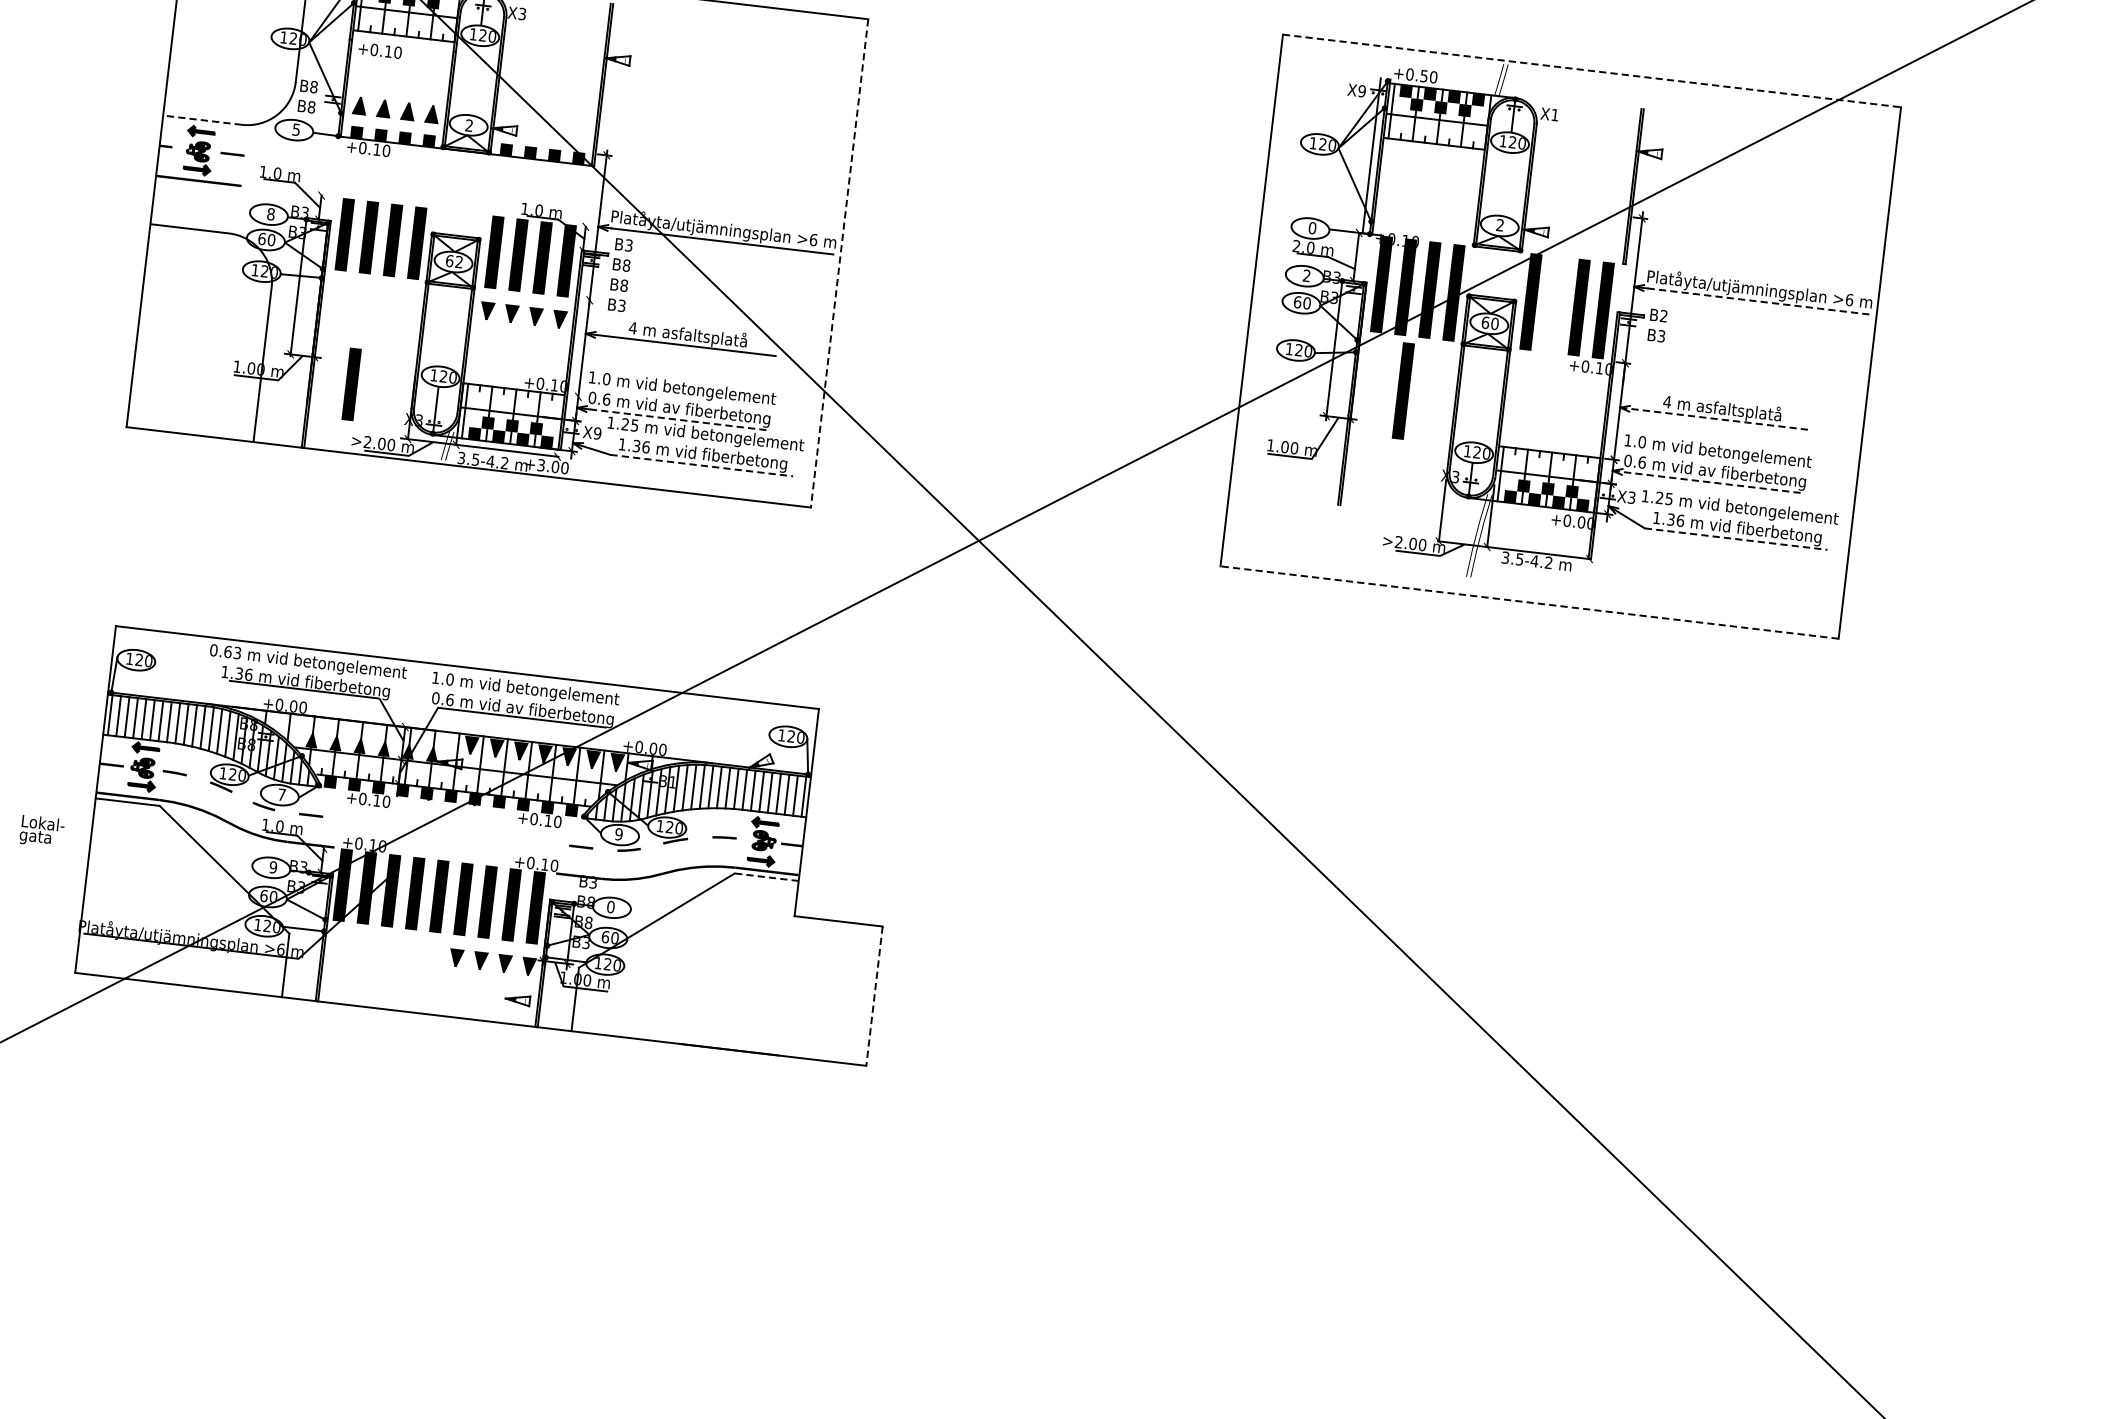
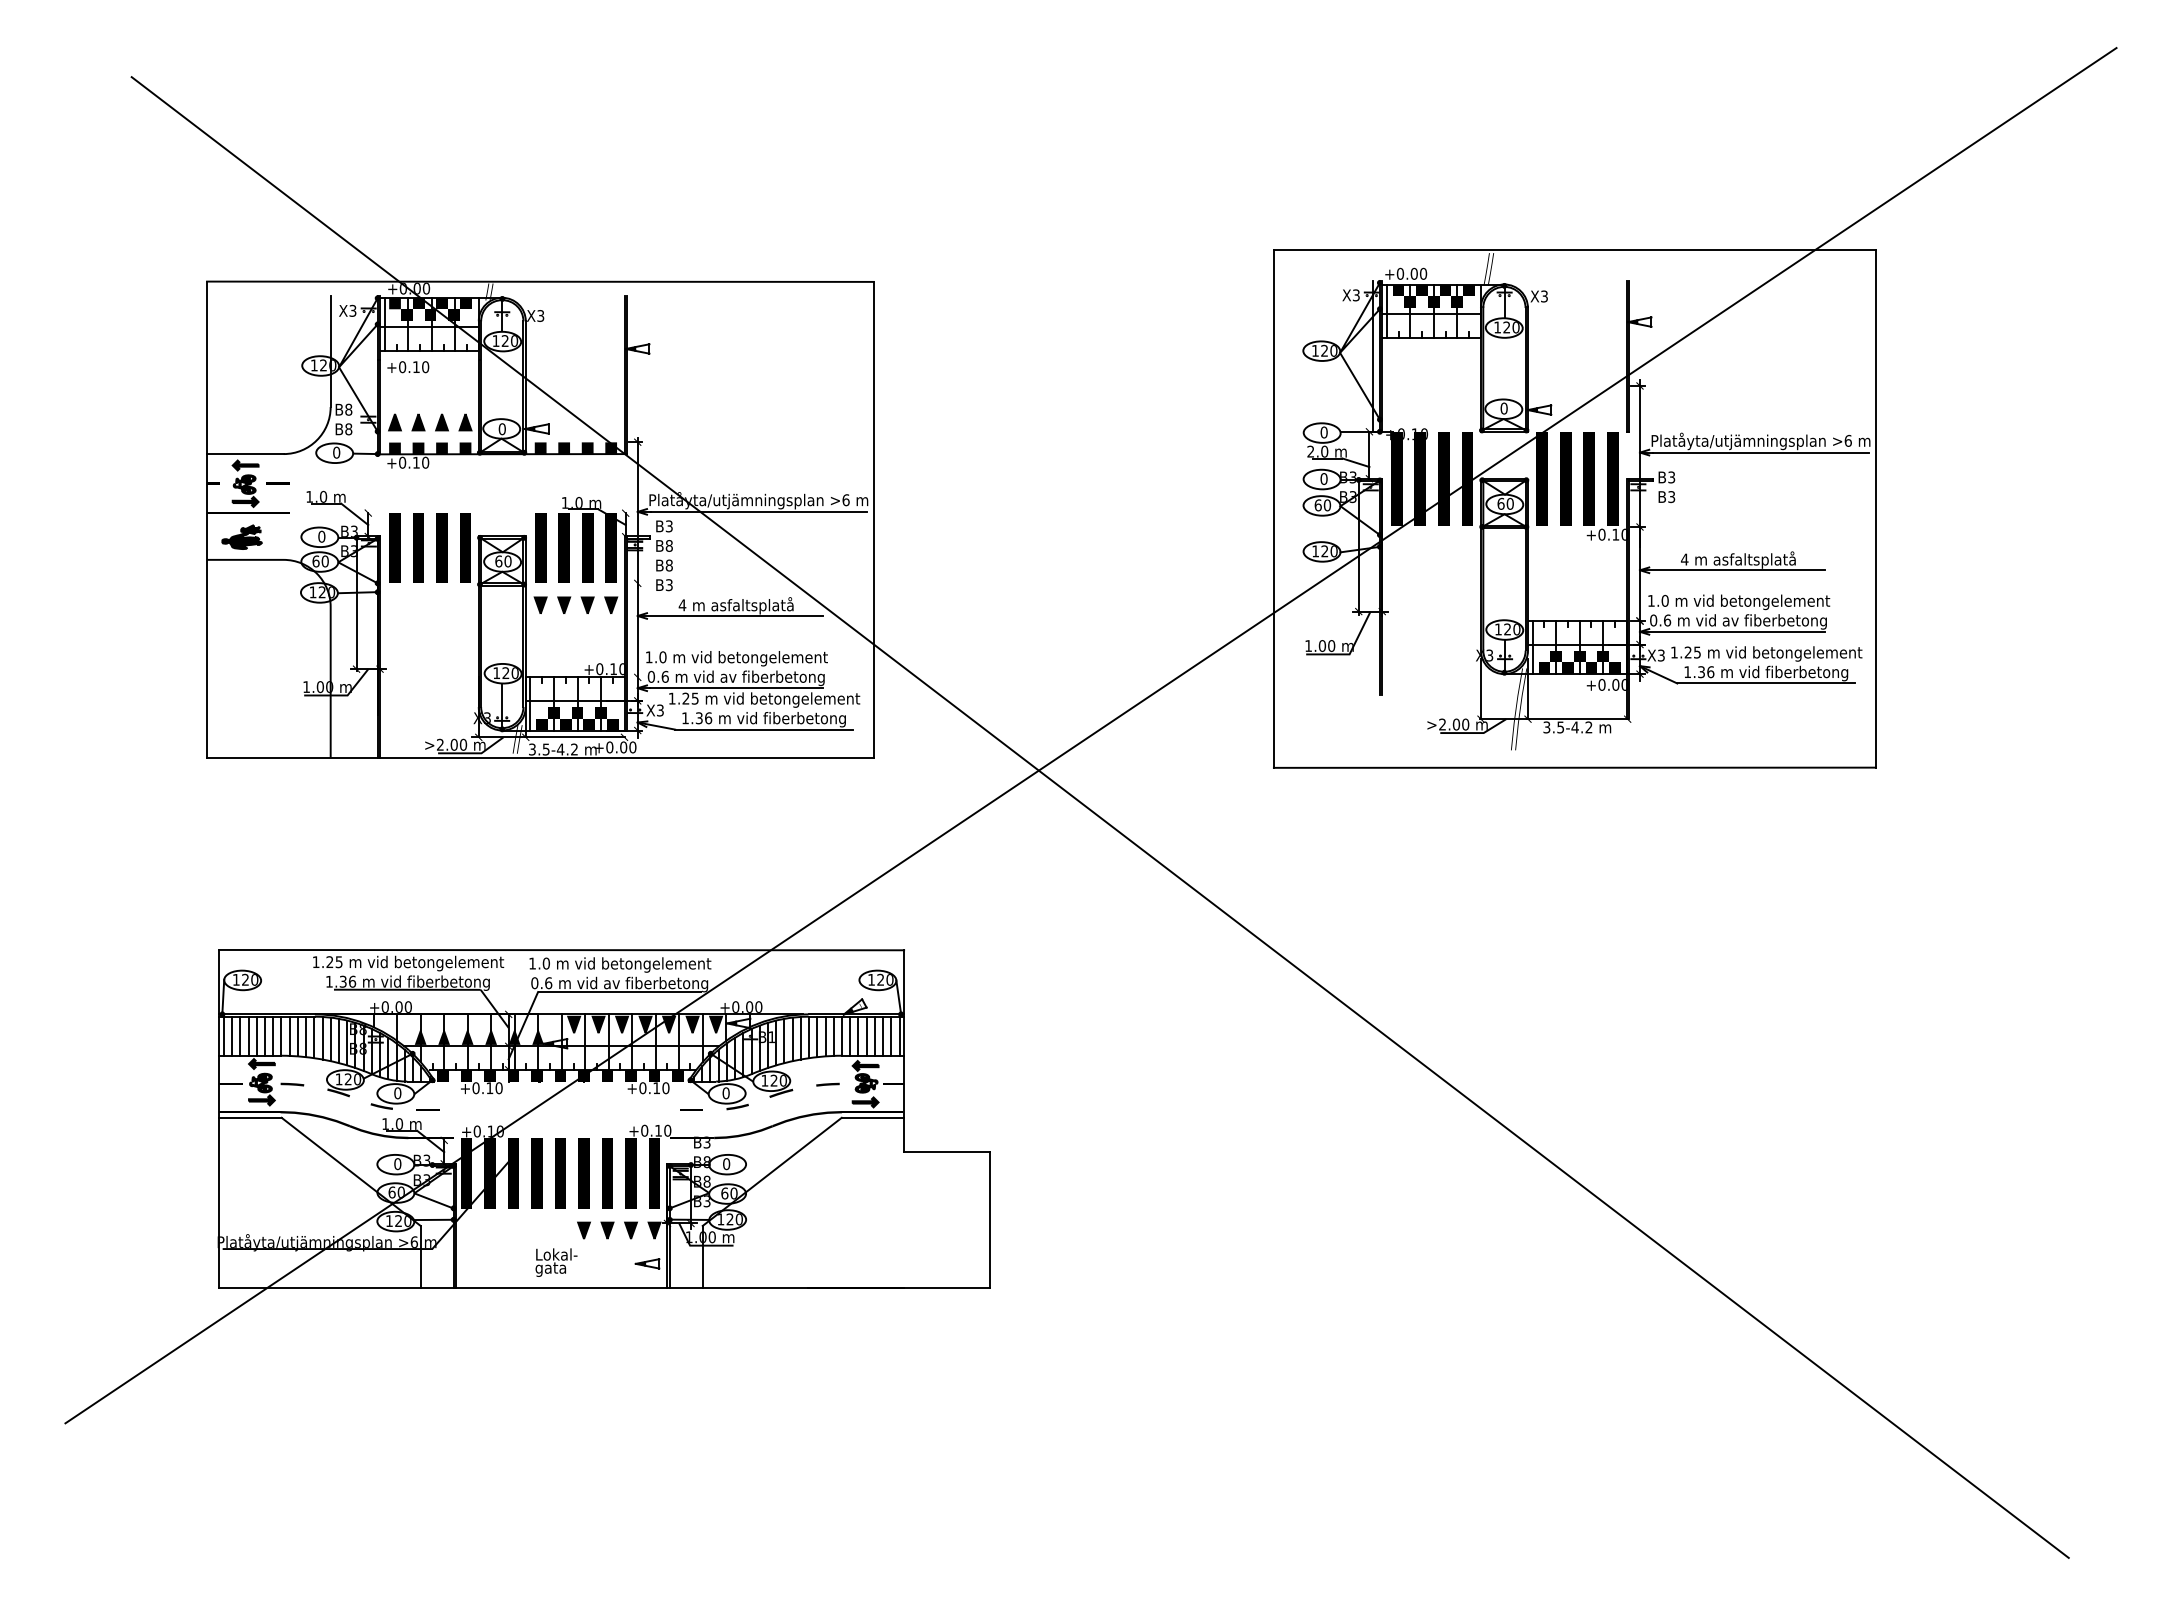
line: (1592, 70) -> (1575, 249), dashed -> solid
text: (1423, 75) -> (1413, 273), +0.50 -> +0.00
text: (1361, 91) -> (1355, 295), X9 -> X3
text: (1555, 115) -> (1544, 296), X1 -> X3
line: (201, 120) -> (244, 454), dashed -> solid
text: (468, 125) -> (501, 429), 2 -> 0
text: (296, 129) -> (336, 452), 5 -> 0
part: (188, 204) -> (241, 536), added
text: (270, 214) -> (321, 536), 8 -> 0
text: (1499, 225) -> (1503, 408), 2 -> 0
text: (458, 262) -> (507, 561), 62 -> 60
line: (839, 263) -> (873, 519), dashed -> solid
text: (1306, 275) -> (1323, 478), 2 -> 0
line: (1759, 301) -> (1761, 452), dashed -> solid
text: (1663, 316) -> (1671, 477), B2 -> B3
line: (351, 383) -> (418, 690), removed
line: (1403, 390) -> (1565, 478), moved
line: (1715, 419) -> (1732, 570), dashed -> solid
line: (678, 420) -> (736, 688), dashed -> solid
text: (596, 433) -> (659, 710), X9 -> X3
text: (540, 465) -> (609, 747), +3.00 -> +0.00
line: (702, 465) -> (764, 729), dashed -> solid
line: (1707, 481) -> (1732, 631), dashed -> solid
line: (1736, 539) -> (1766, 683), dashed -> solid
line: (1529, 602) -> (1574, 767), dashed -> solid
text: (225, 652) -> (327, 962), 0.63 -> 1.25
text: (281, 794) -> (397, 1093), 7 -> 0
text: (42, 831) -> (556, 1262), moved
text: (618, 834) -> (725, 1093), 9 -> 0
text: (273, 867) -> (397, 1164), 9 -> 0
line: (766, 876) -> (872, 1117), dashed -> solid
line: (874, 995) -> (989, 1219), dashed -> solid

